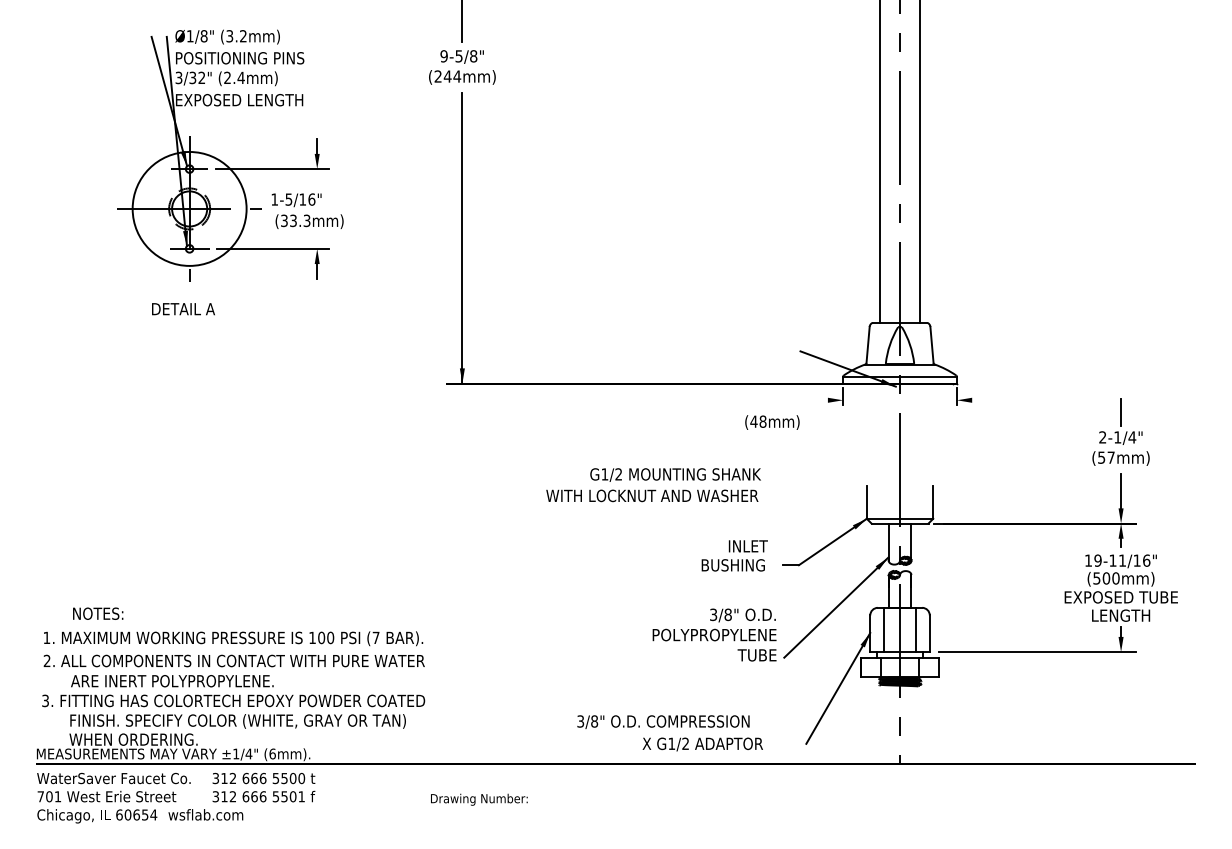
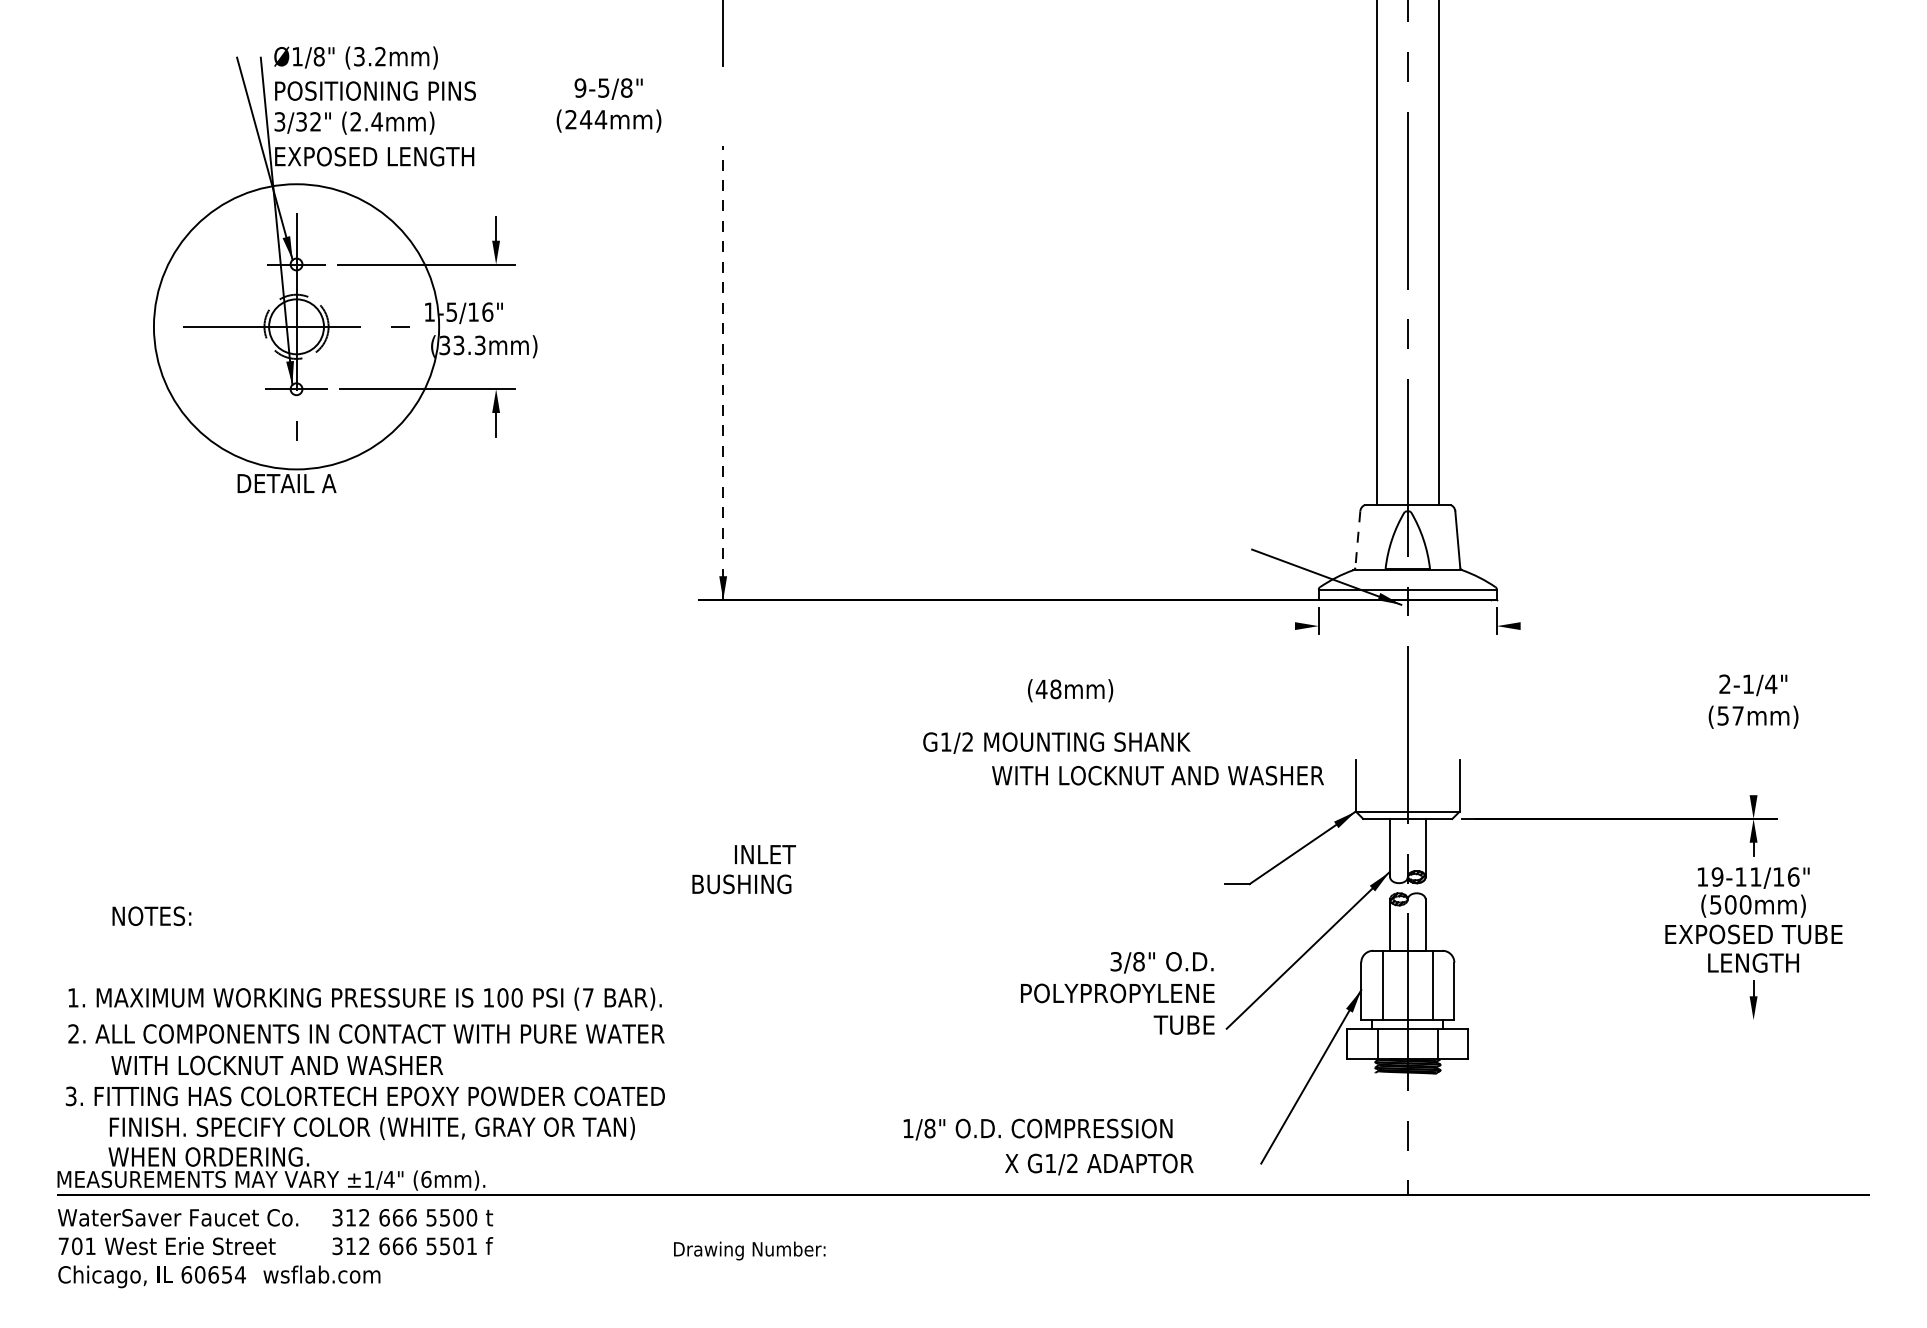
text: (462, 67) -> (609, 105), moved
circle: (189, 208) -> (296, 326), size x1.6
line: (462, 237) -> (723, 371), solid -> dashed
line: (868, 345) -> (1358, 540), solid -> dashed
line: (1121, 412) -> (1754, 645), removed
text: (772, 422) -> (1070, 690), moved
line: (1121, 491) -> (1754, 768), removed
text: (652, 495) -> (1158, 775), moved
text: (734, 555) -> (743, 868), moved
text: (98, 613) -> (152, 915), moved
line: (1037, 652) -> (1622, 1020), removed
text: (177, 681) -> (277, 1066), ARE INERT POLYPROPYLENE. -> WITH LOCKNUT AND WASHER
text: (580, 721) -> (907, 1128), 3/8" -> 1/8"

